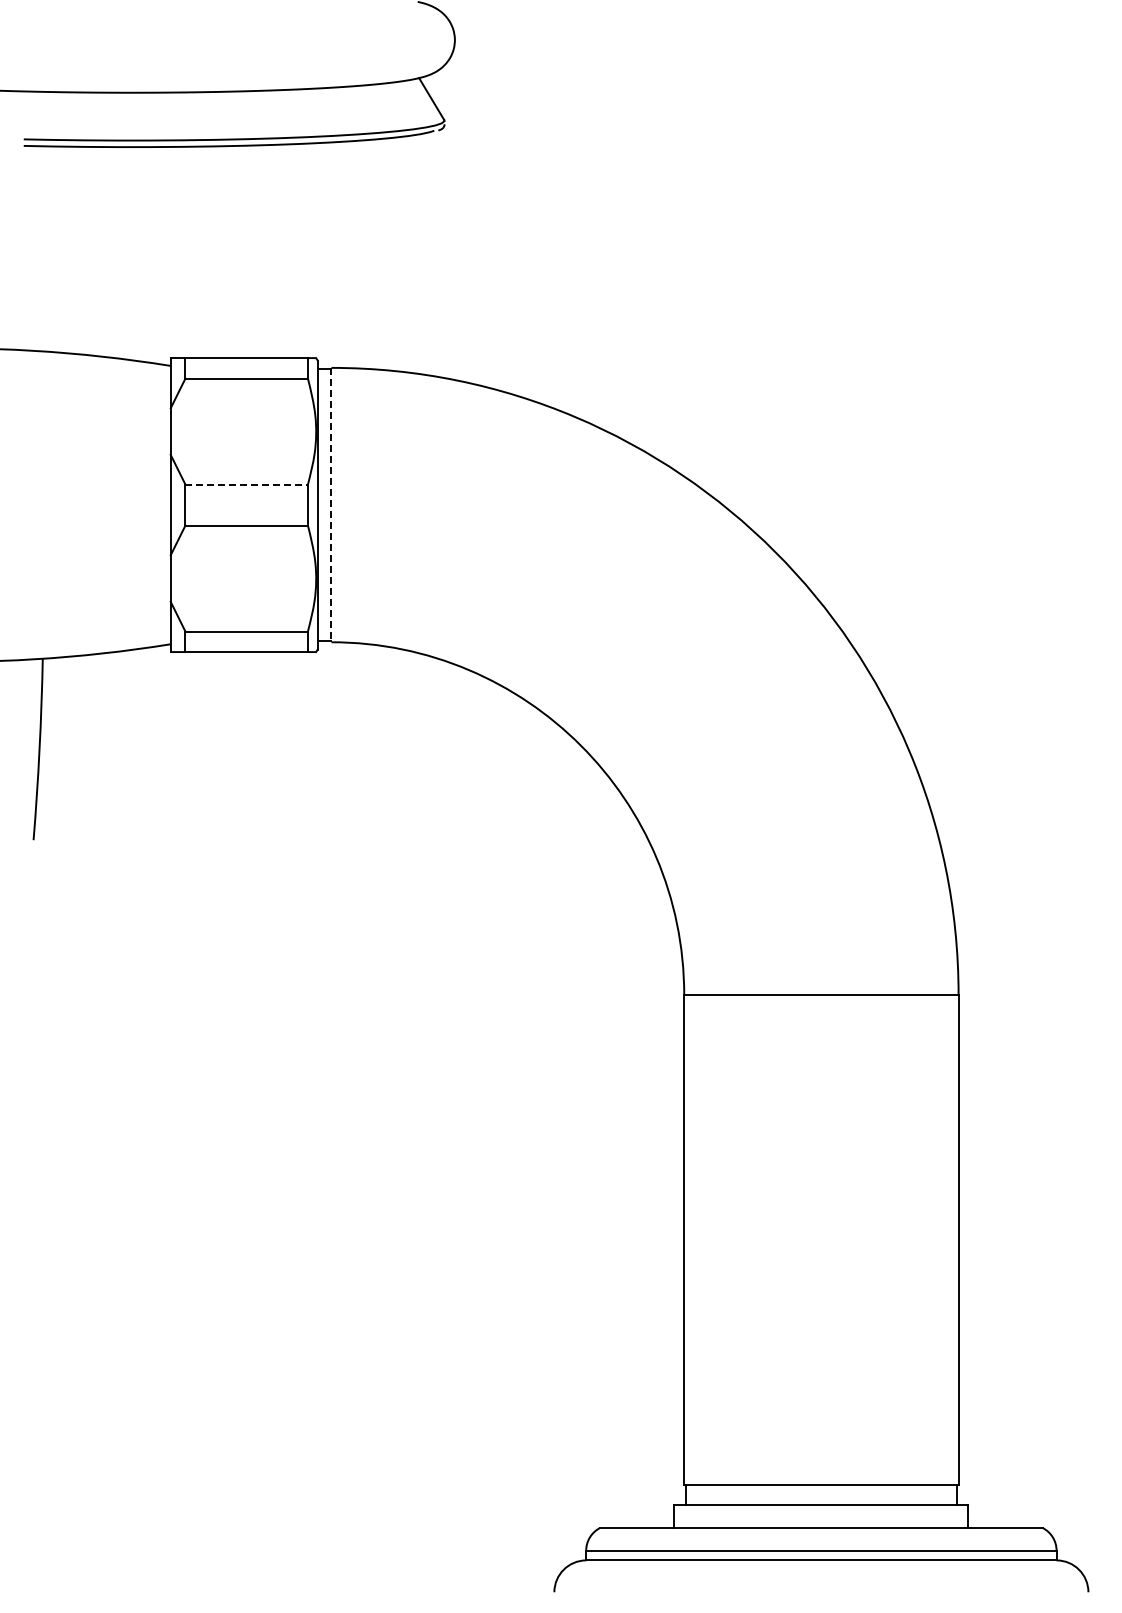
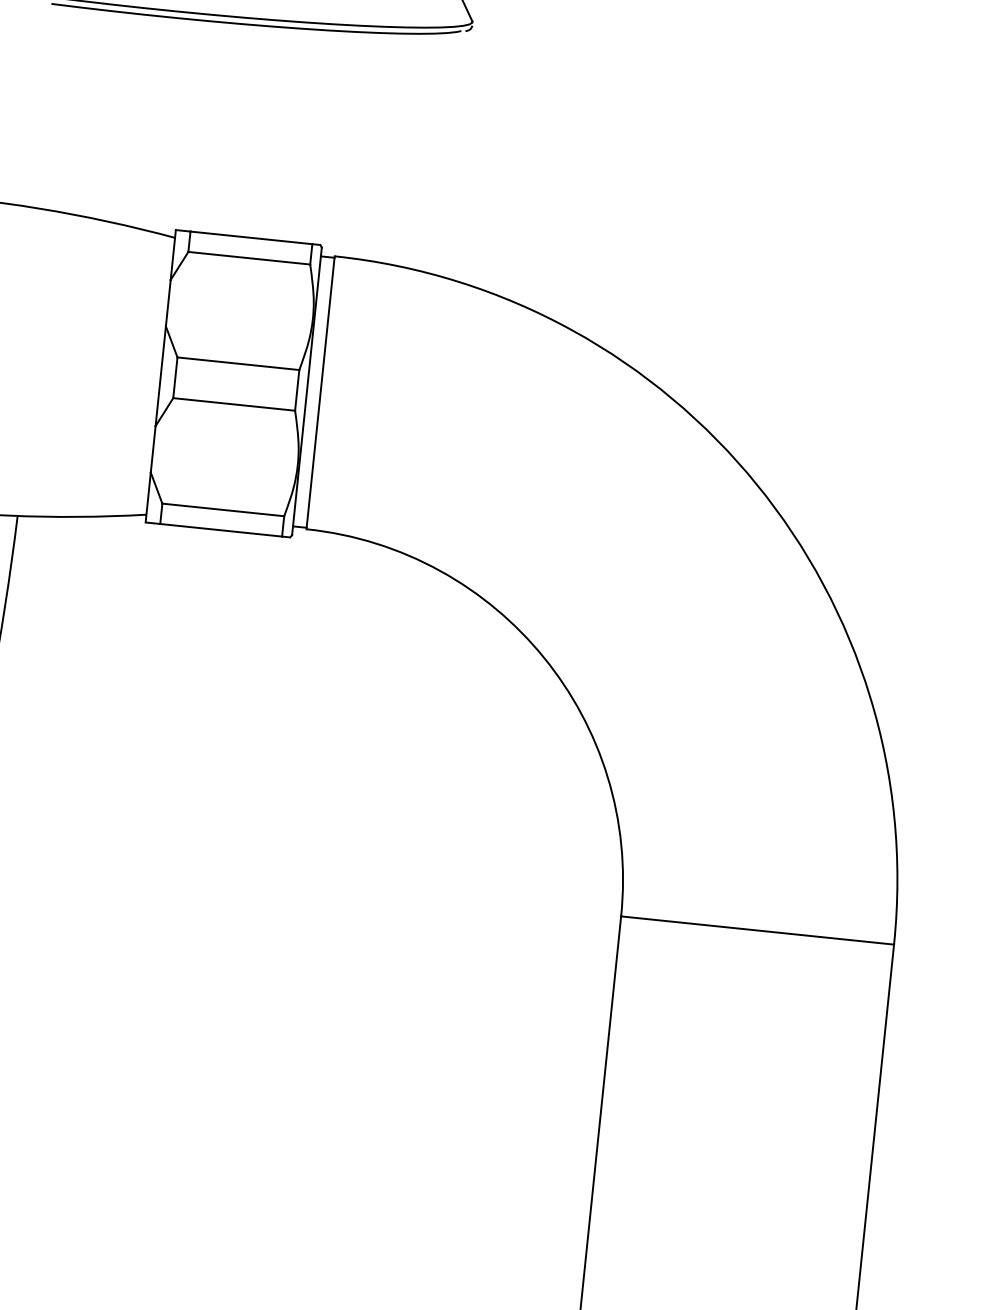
line: (247, 484) -> (239, 363), dashed -> solid
line: (331, 505) -> (320, 393), dashed -> solid

